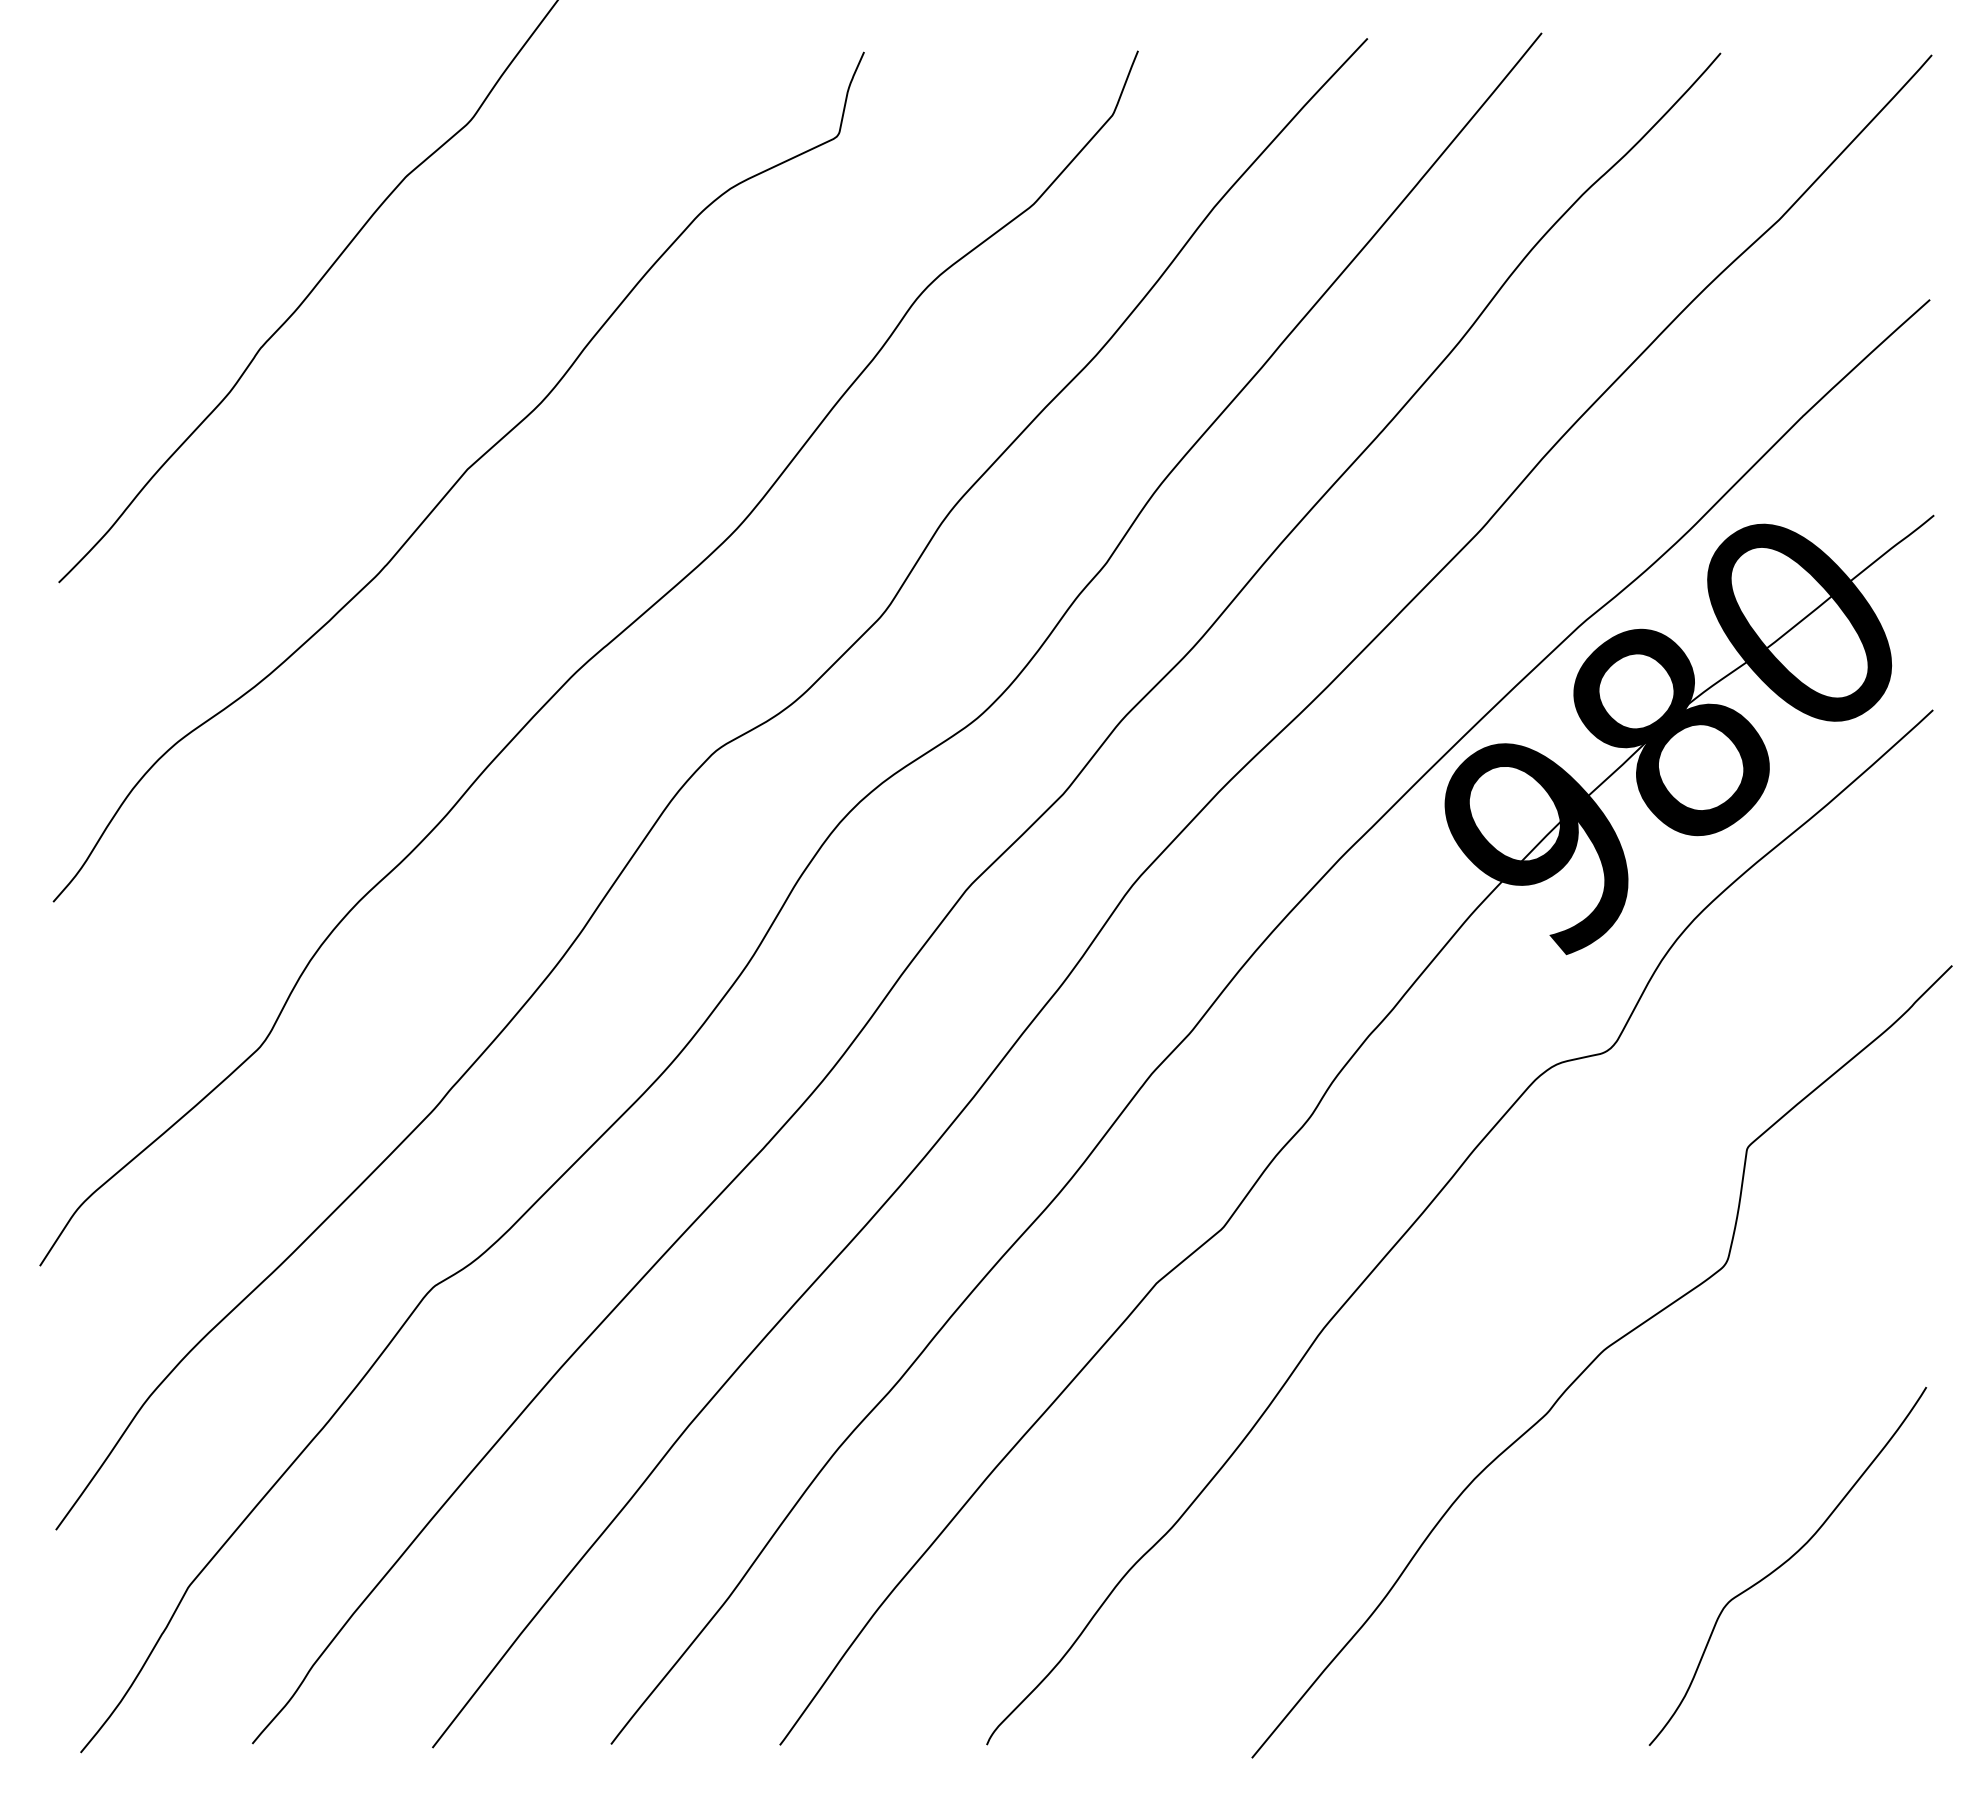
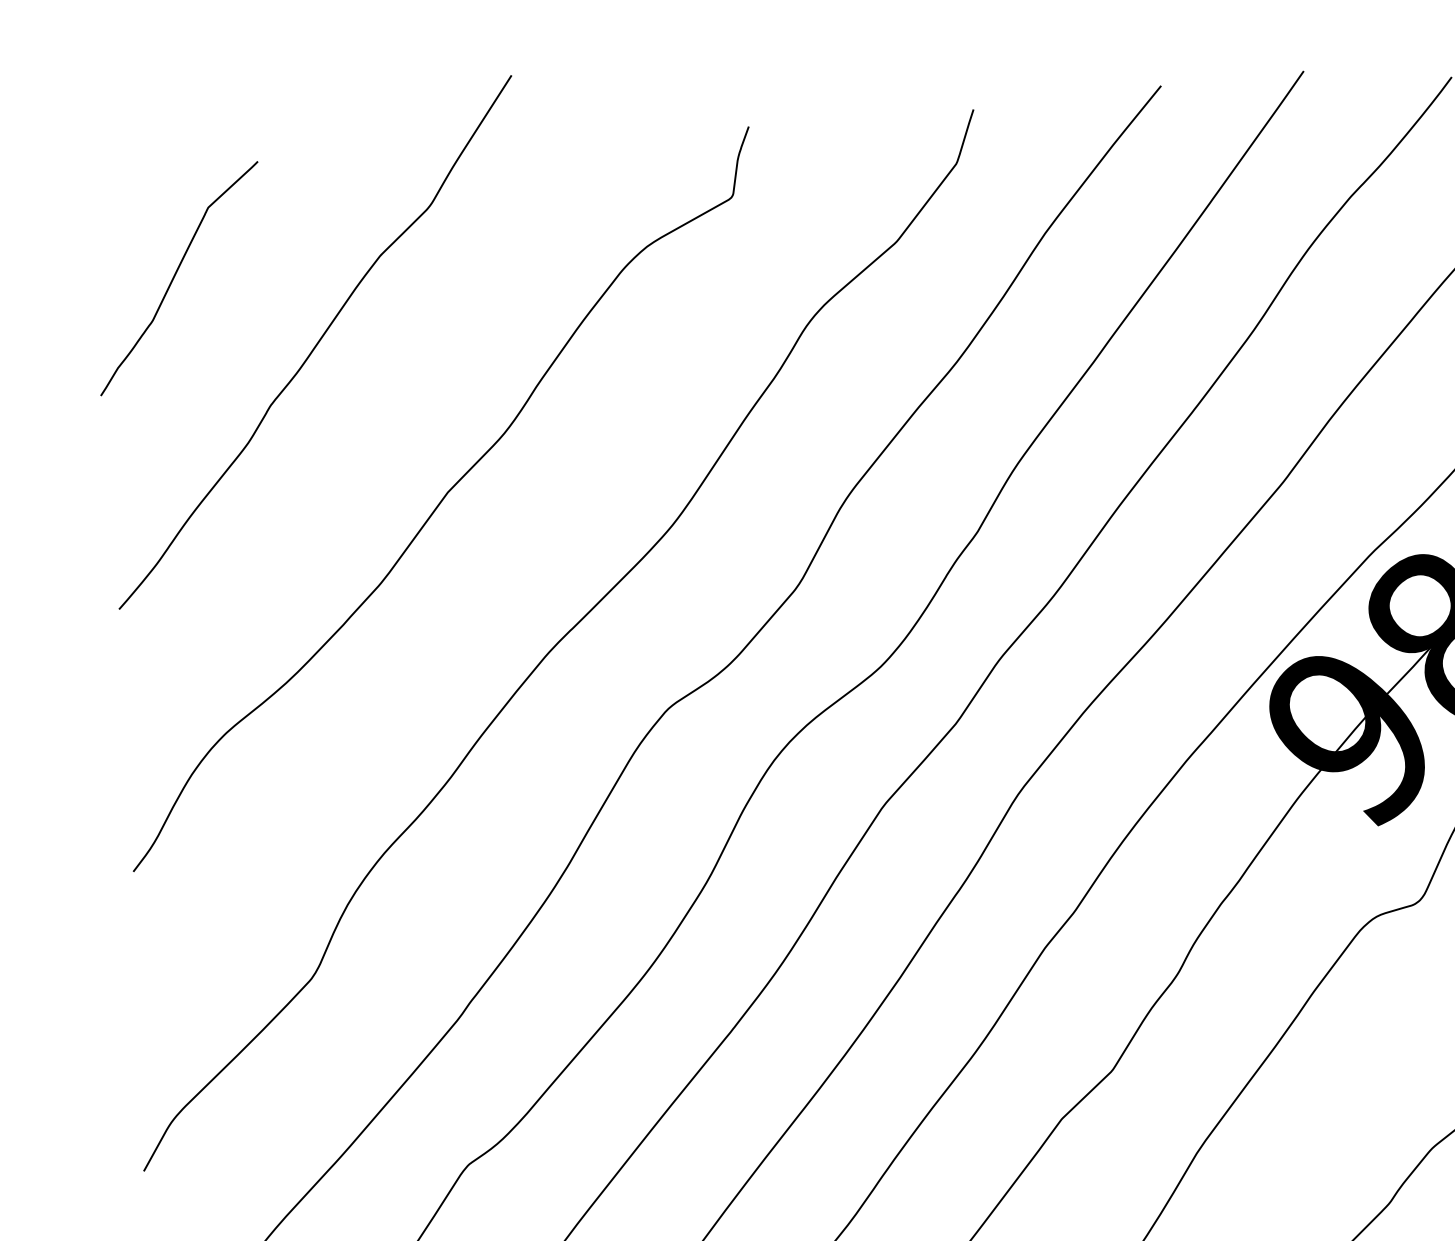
curve: (155, 184) -> (175, 276), added

